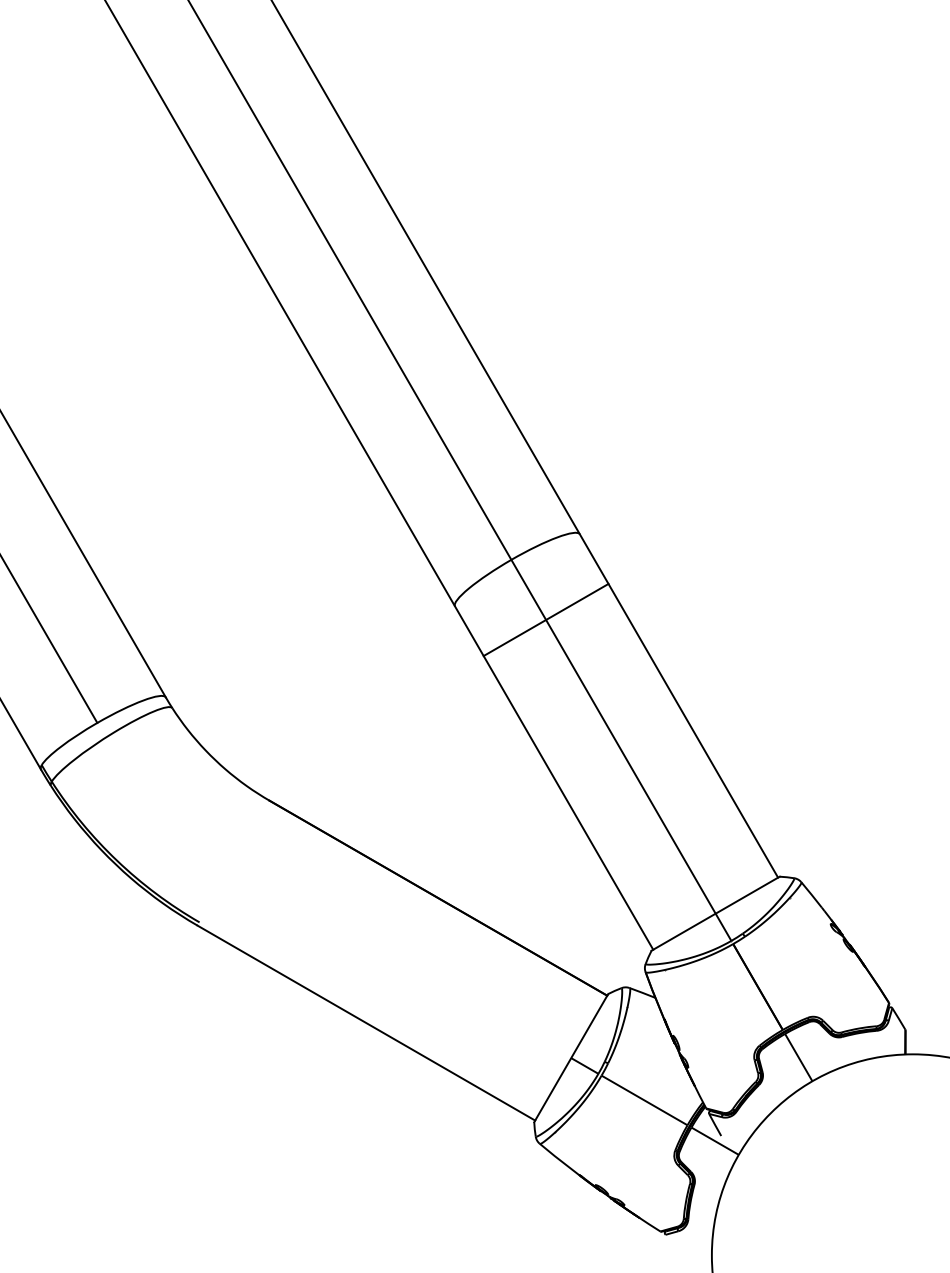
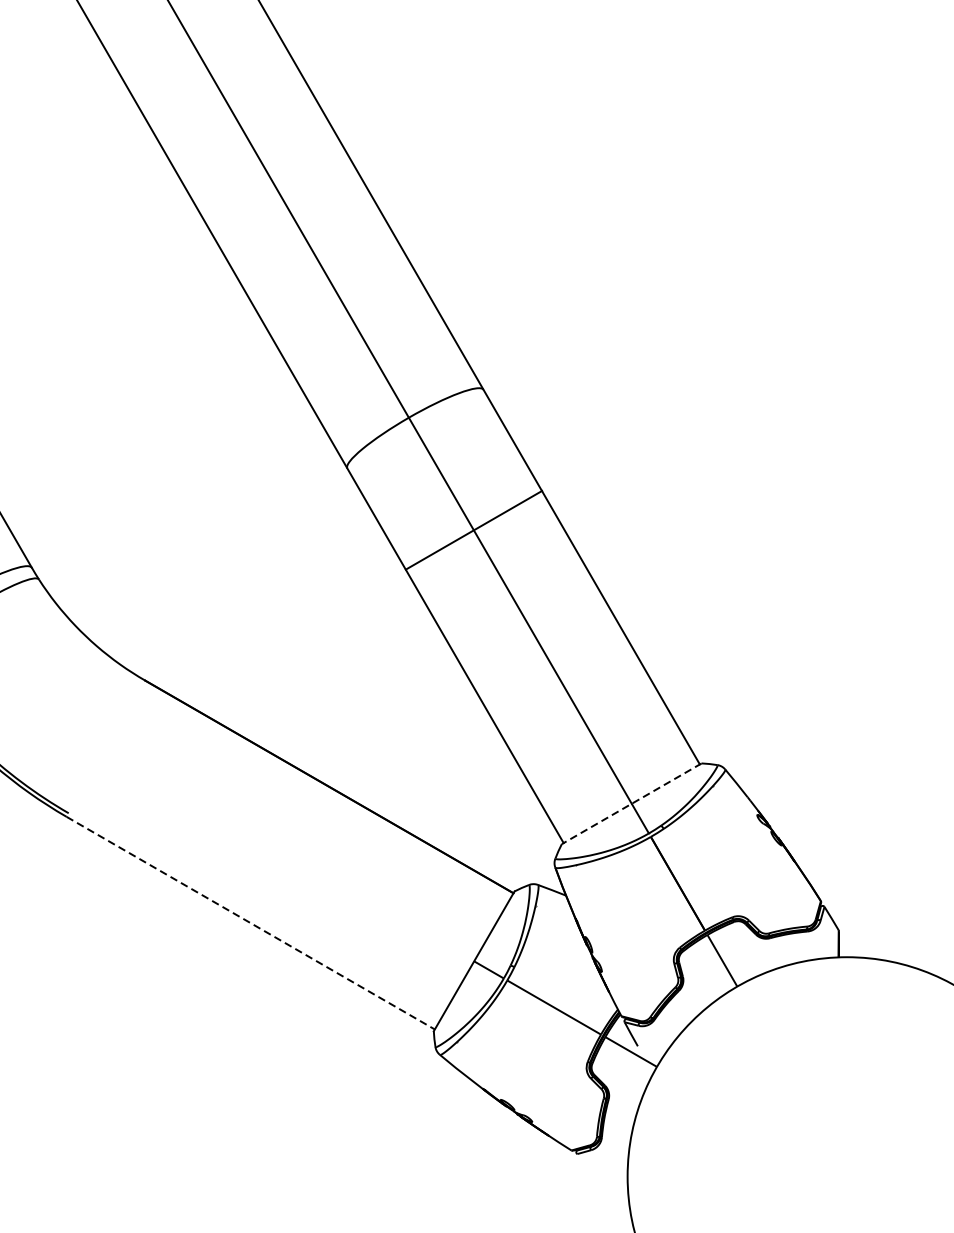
line: (545, 619) -> (473, 529), moved
line: (715, 913) -> (631, 803), solid -> dashed
line: (366, 1023) -> (250, 923), solid -> dashed

